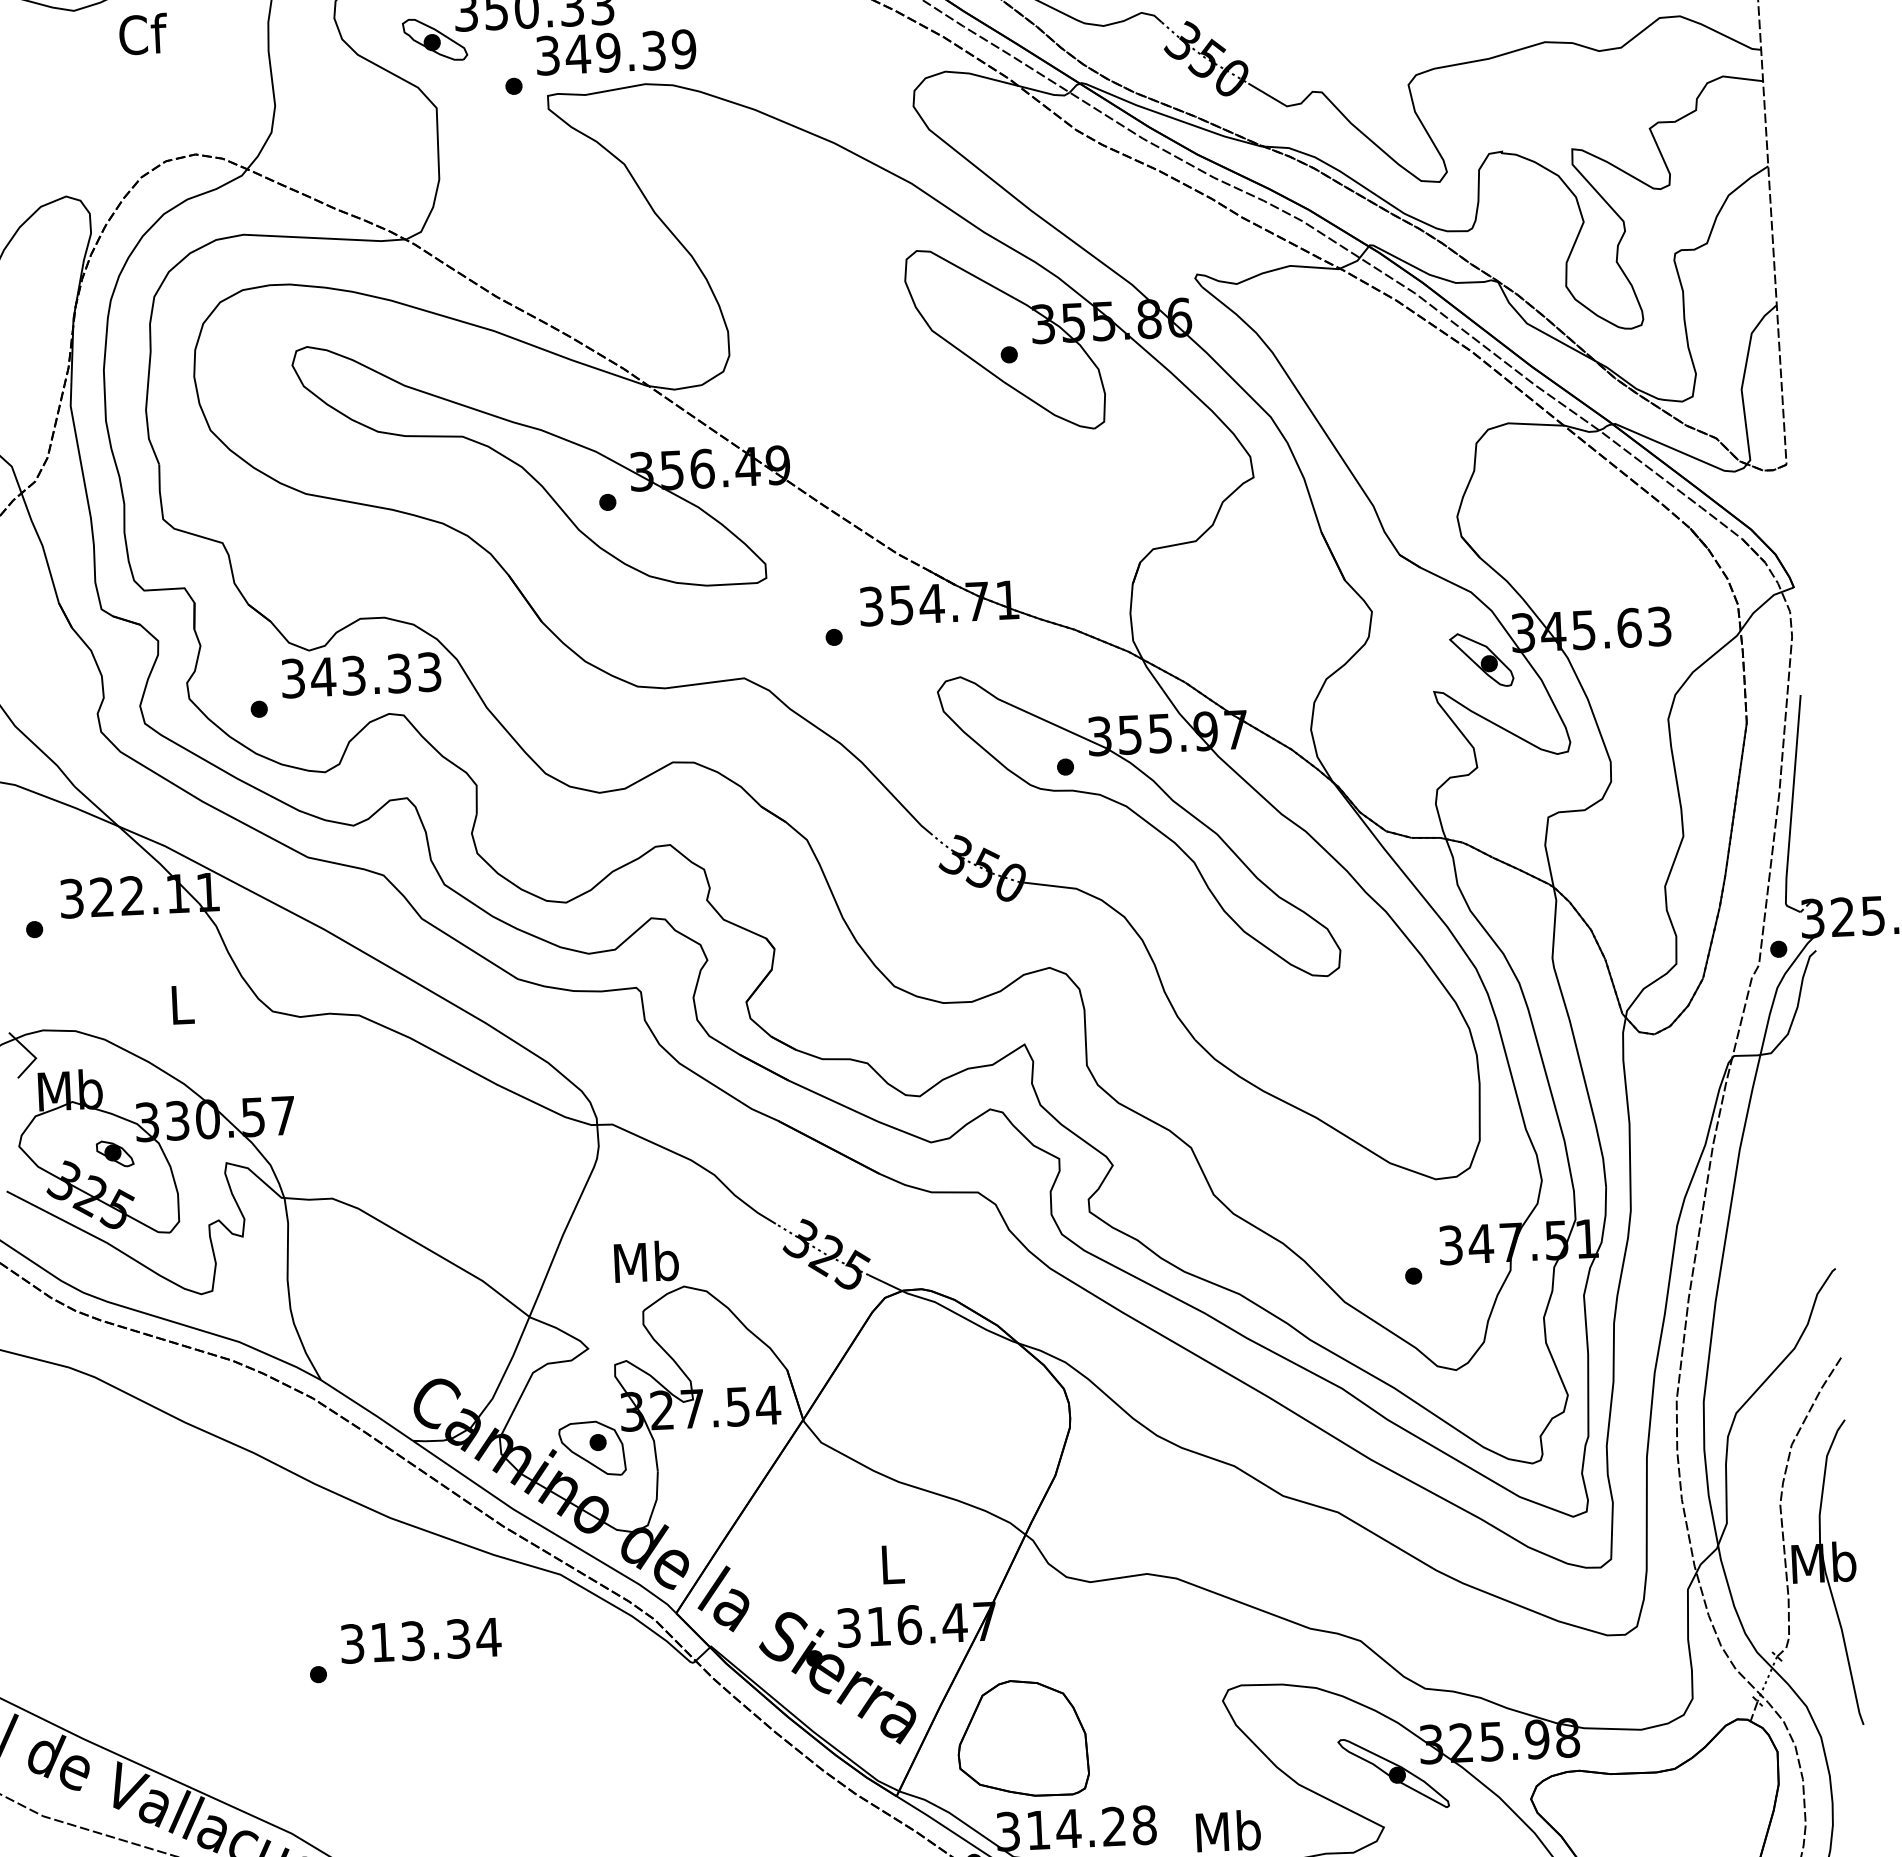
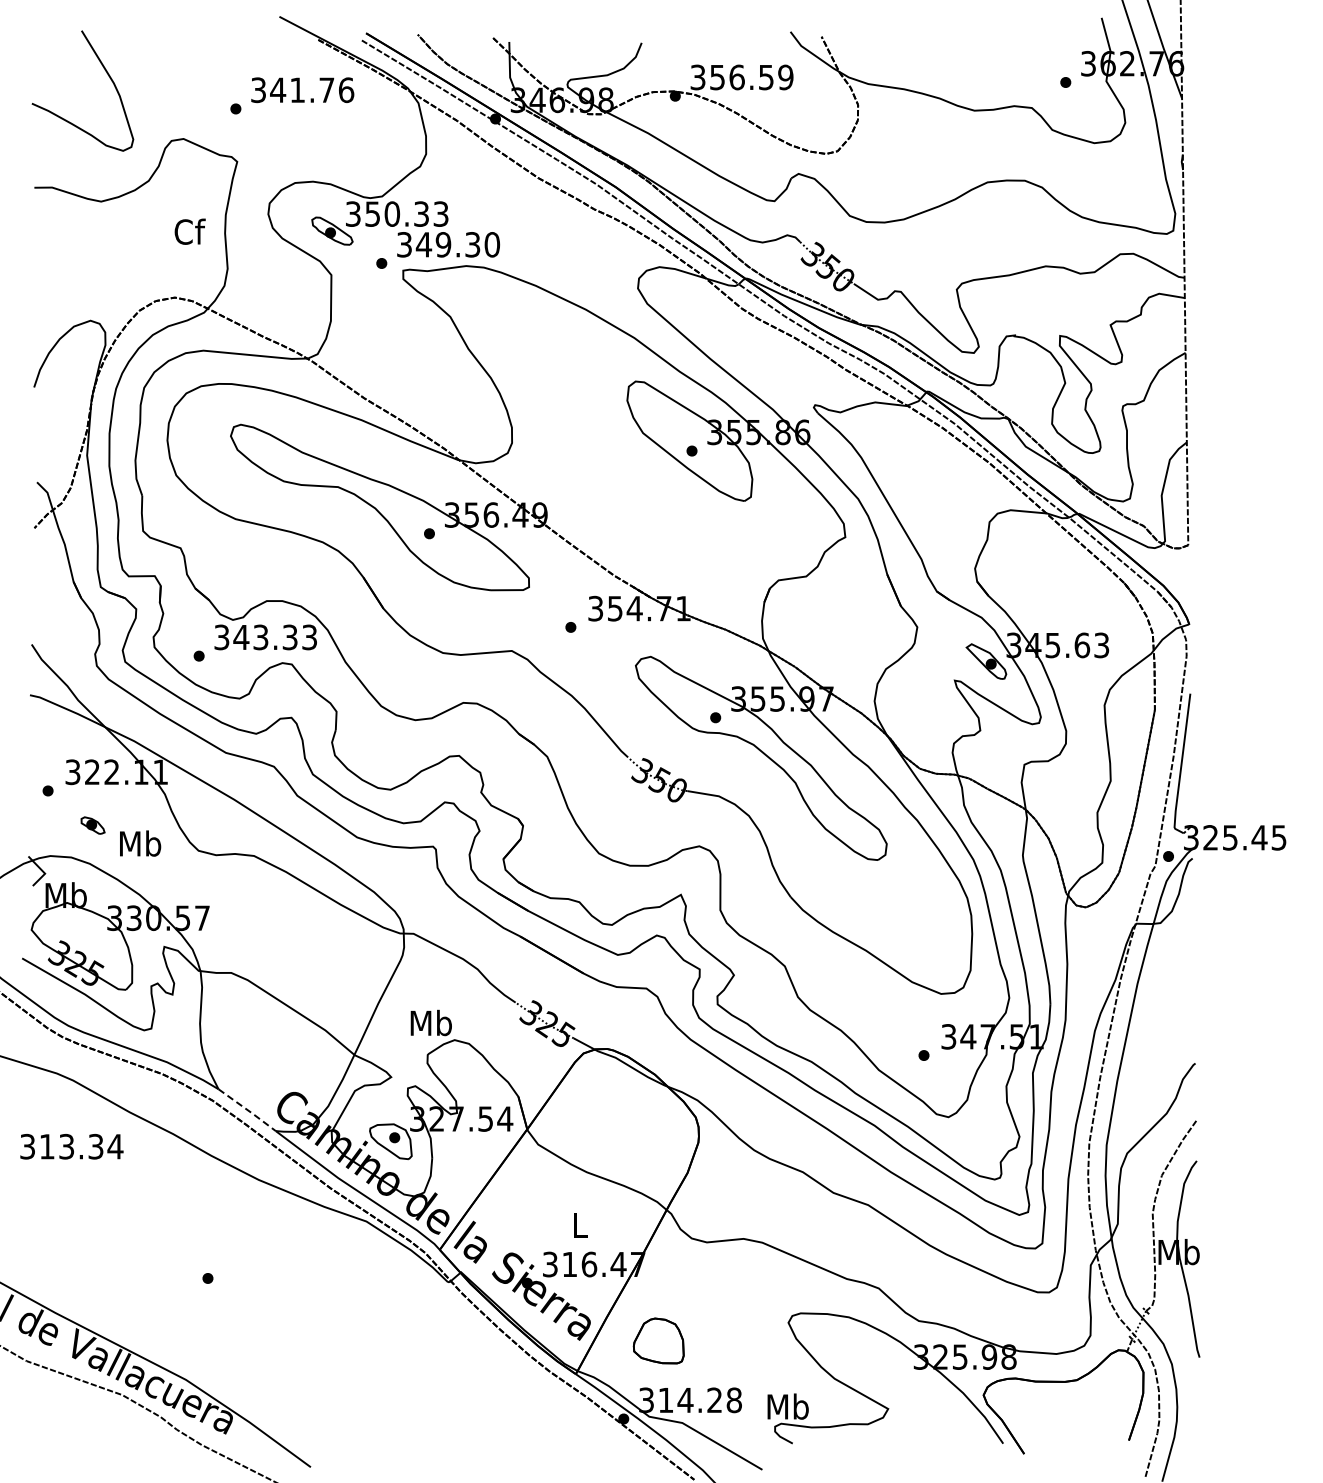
text: (142, 33) -> (189, 231), moved
text: (684, 48) -> (492, 244), 349.39 -> 349.30
text: (181, 1004) -> (140, 843), L -> Mb
part: (114, 1153) -> (92, 825), moved
line: (369, 1410) -> (248, 1110), solid -> dashed
text: (420, 1640) -> (71, 1146), moved
part: (1022, 1737) -> (658, 1340), size x0.6
part: (1392, 1773) -> (895, 1374), removed

